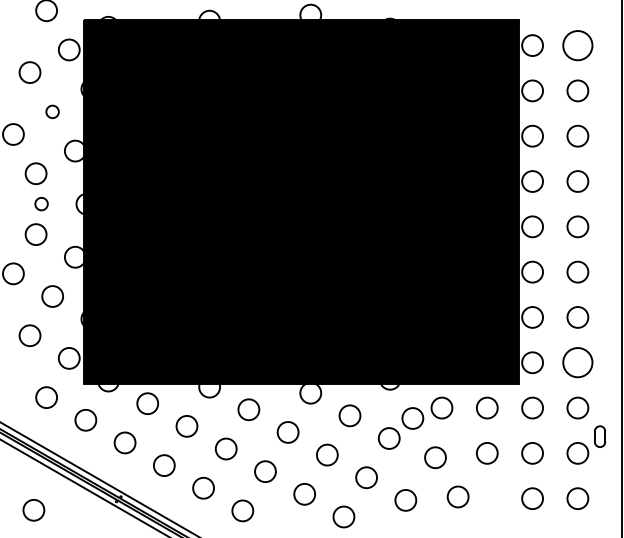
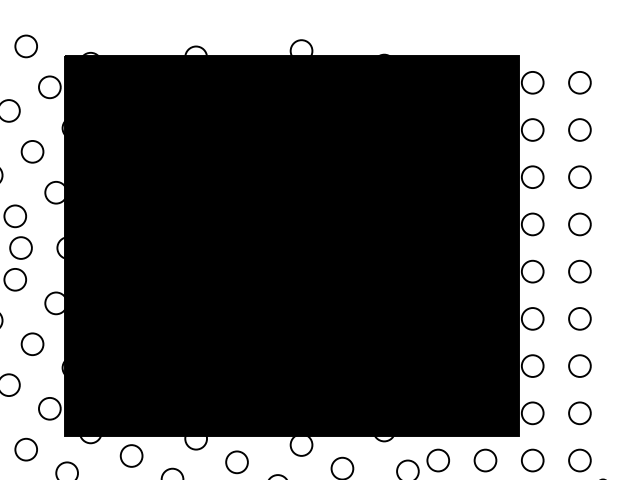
circle: (577, 45) -> (579, 82), size x0.71
circle: (52, 111) -> (32, 151), size x1.67
circle: (41, 203) -> (20, 247), size x1.67
circle: (577, 362) -> (579, 413), size x0.71

